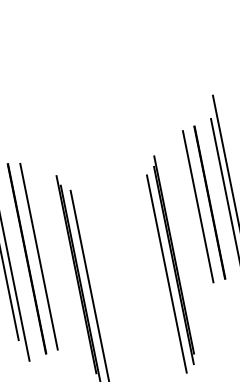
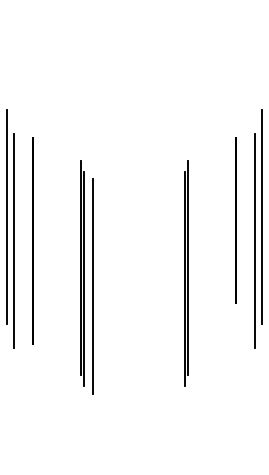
line: (197, 206) -> (222, 222), removed
line: (39, 256) -> (46, 241), removed
line: (166, 274) -> (175, 286), removed

